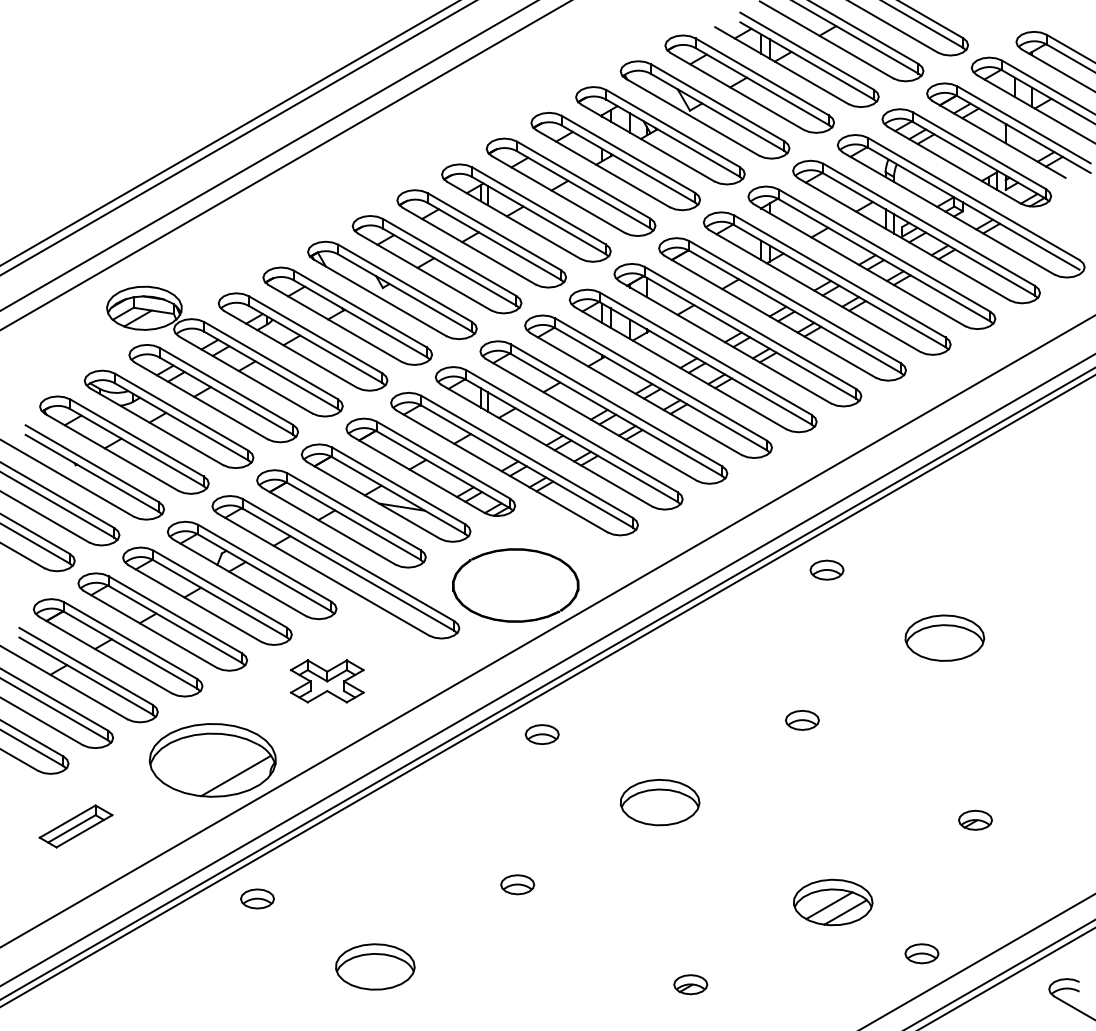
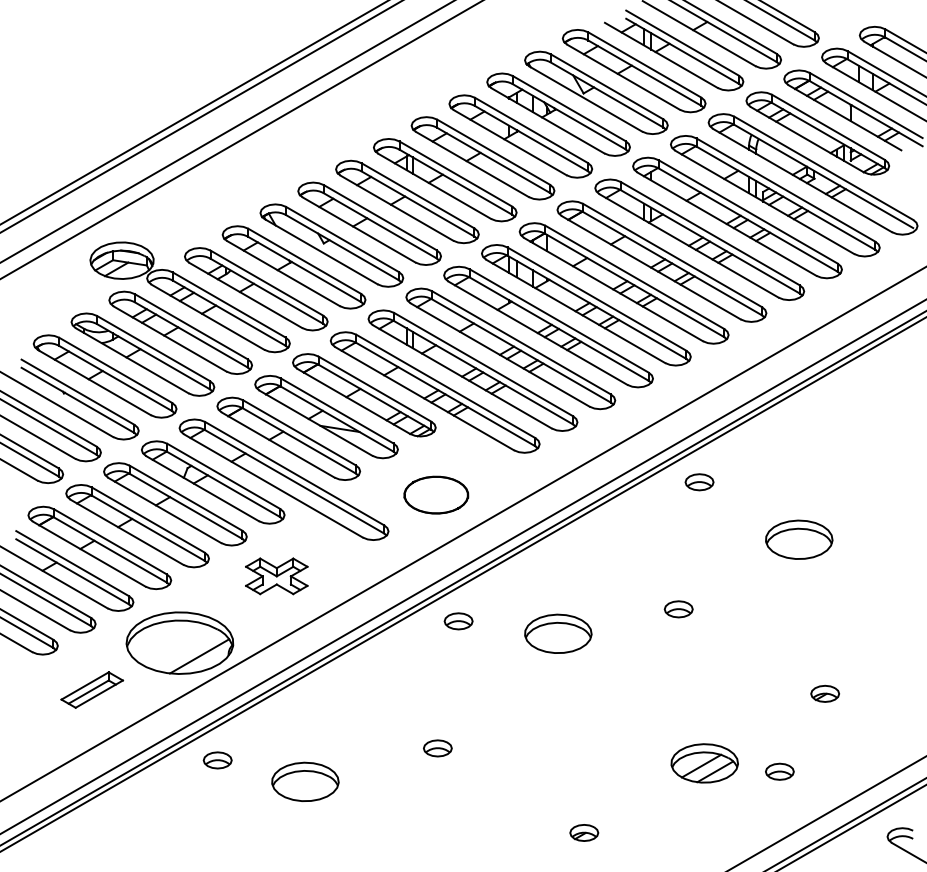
part: (516, 584) -> (436, 494), size x0.6
part: (660, 802) -> (558, 633), moved
part: (76, 825) -> (92, 689), moved
part: (921, 953) -> (779, 771), moved
part: (375, 966) -> (305, 781), moved

